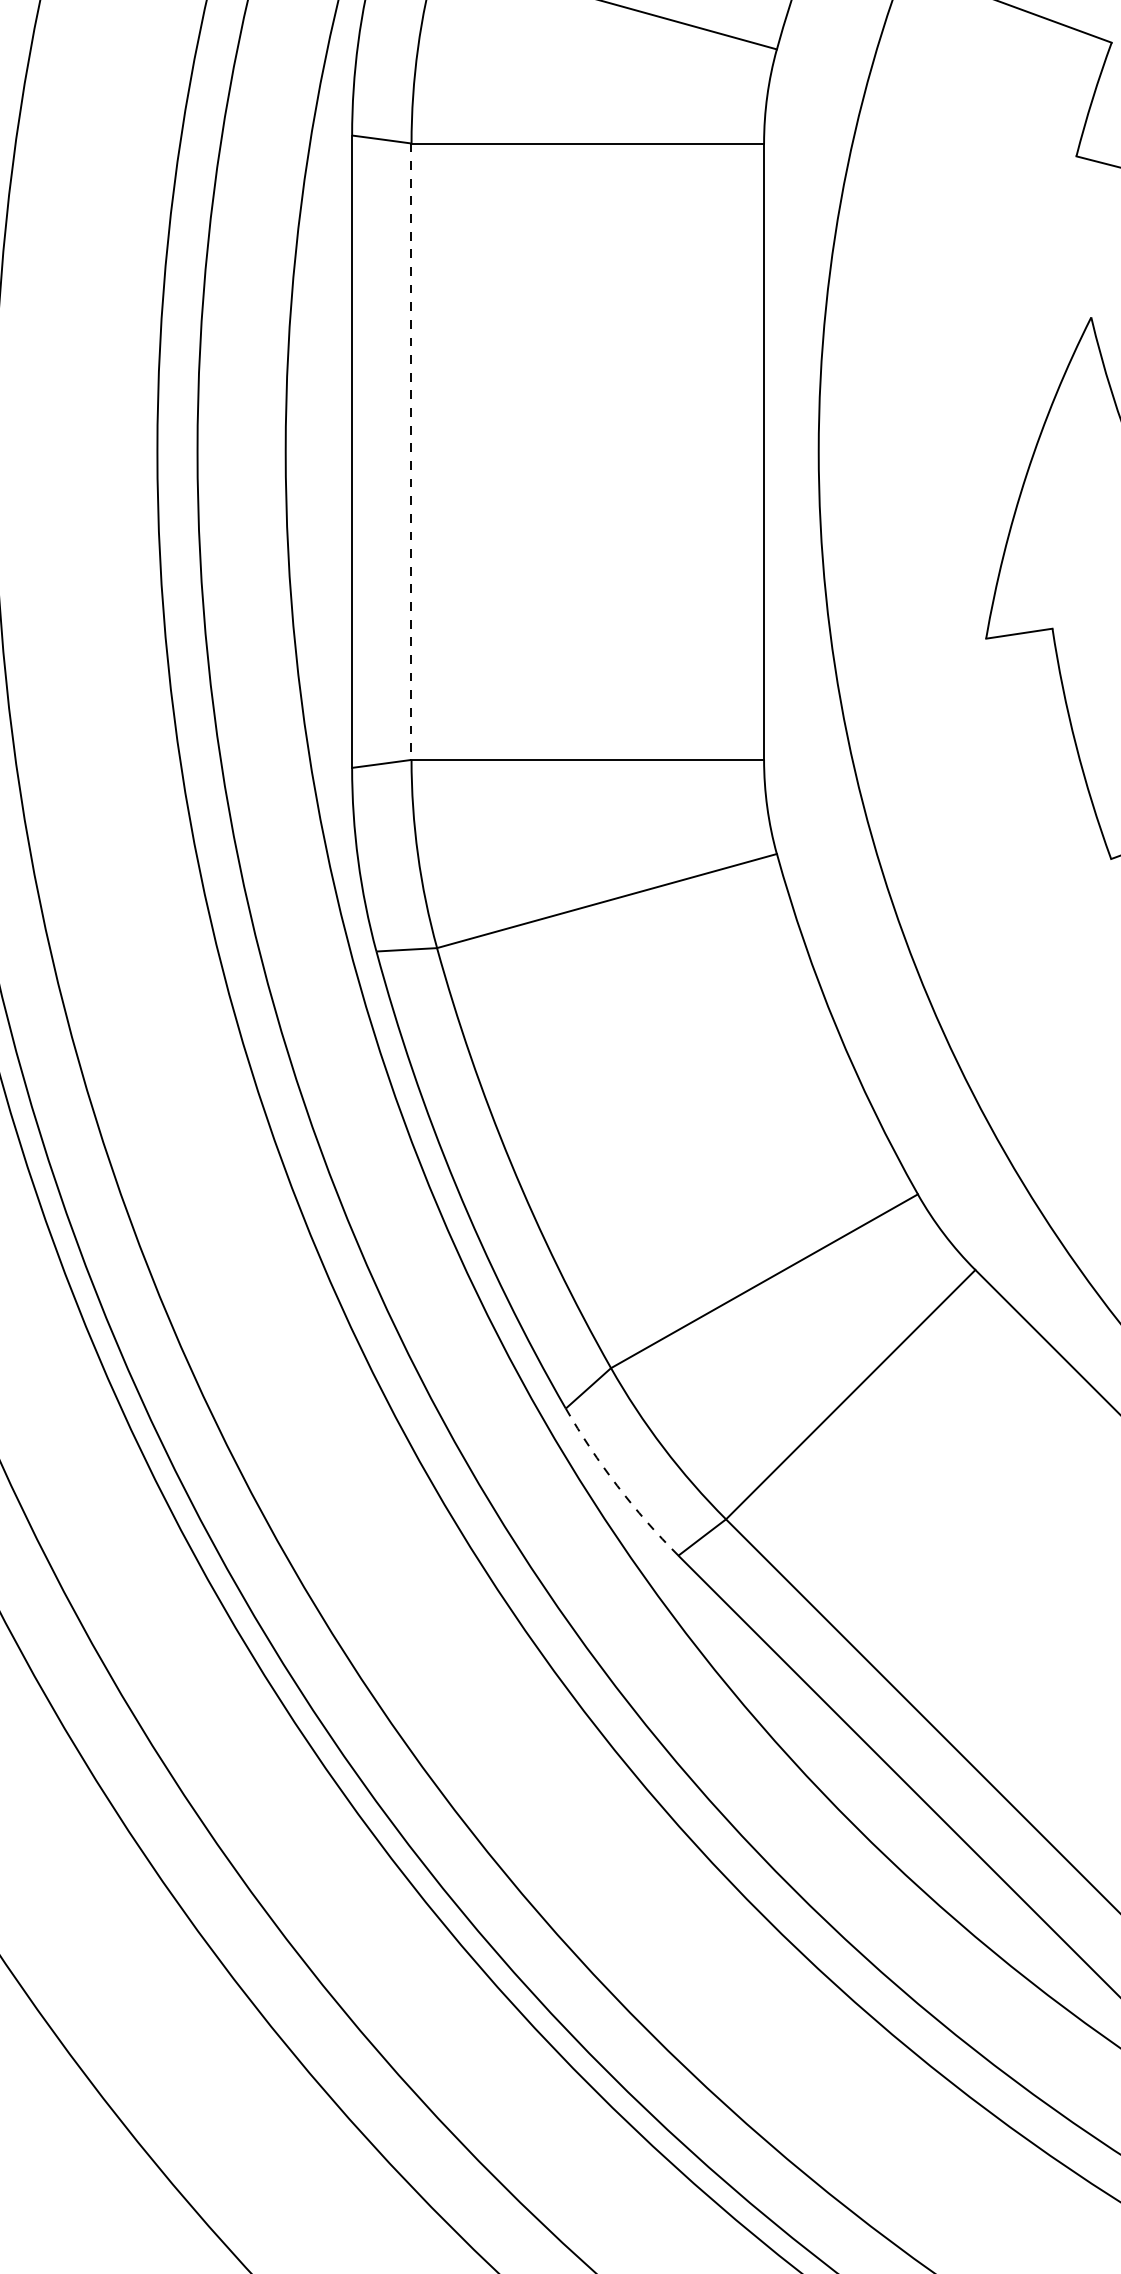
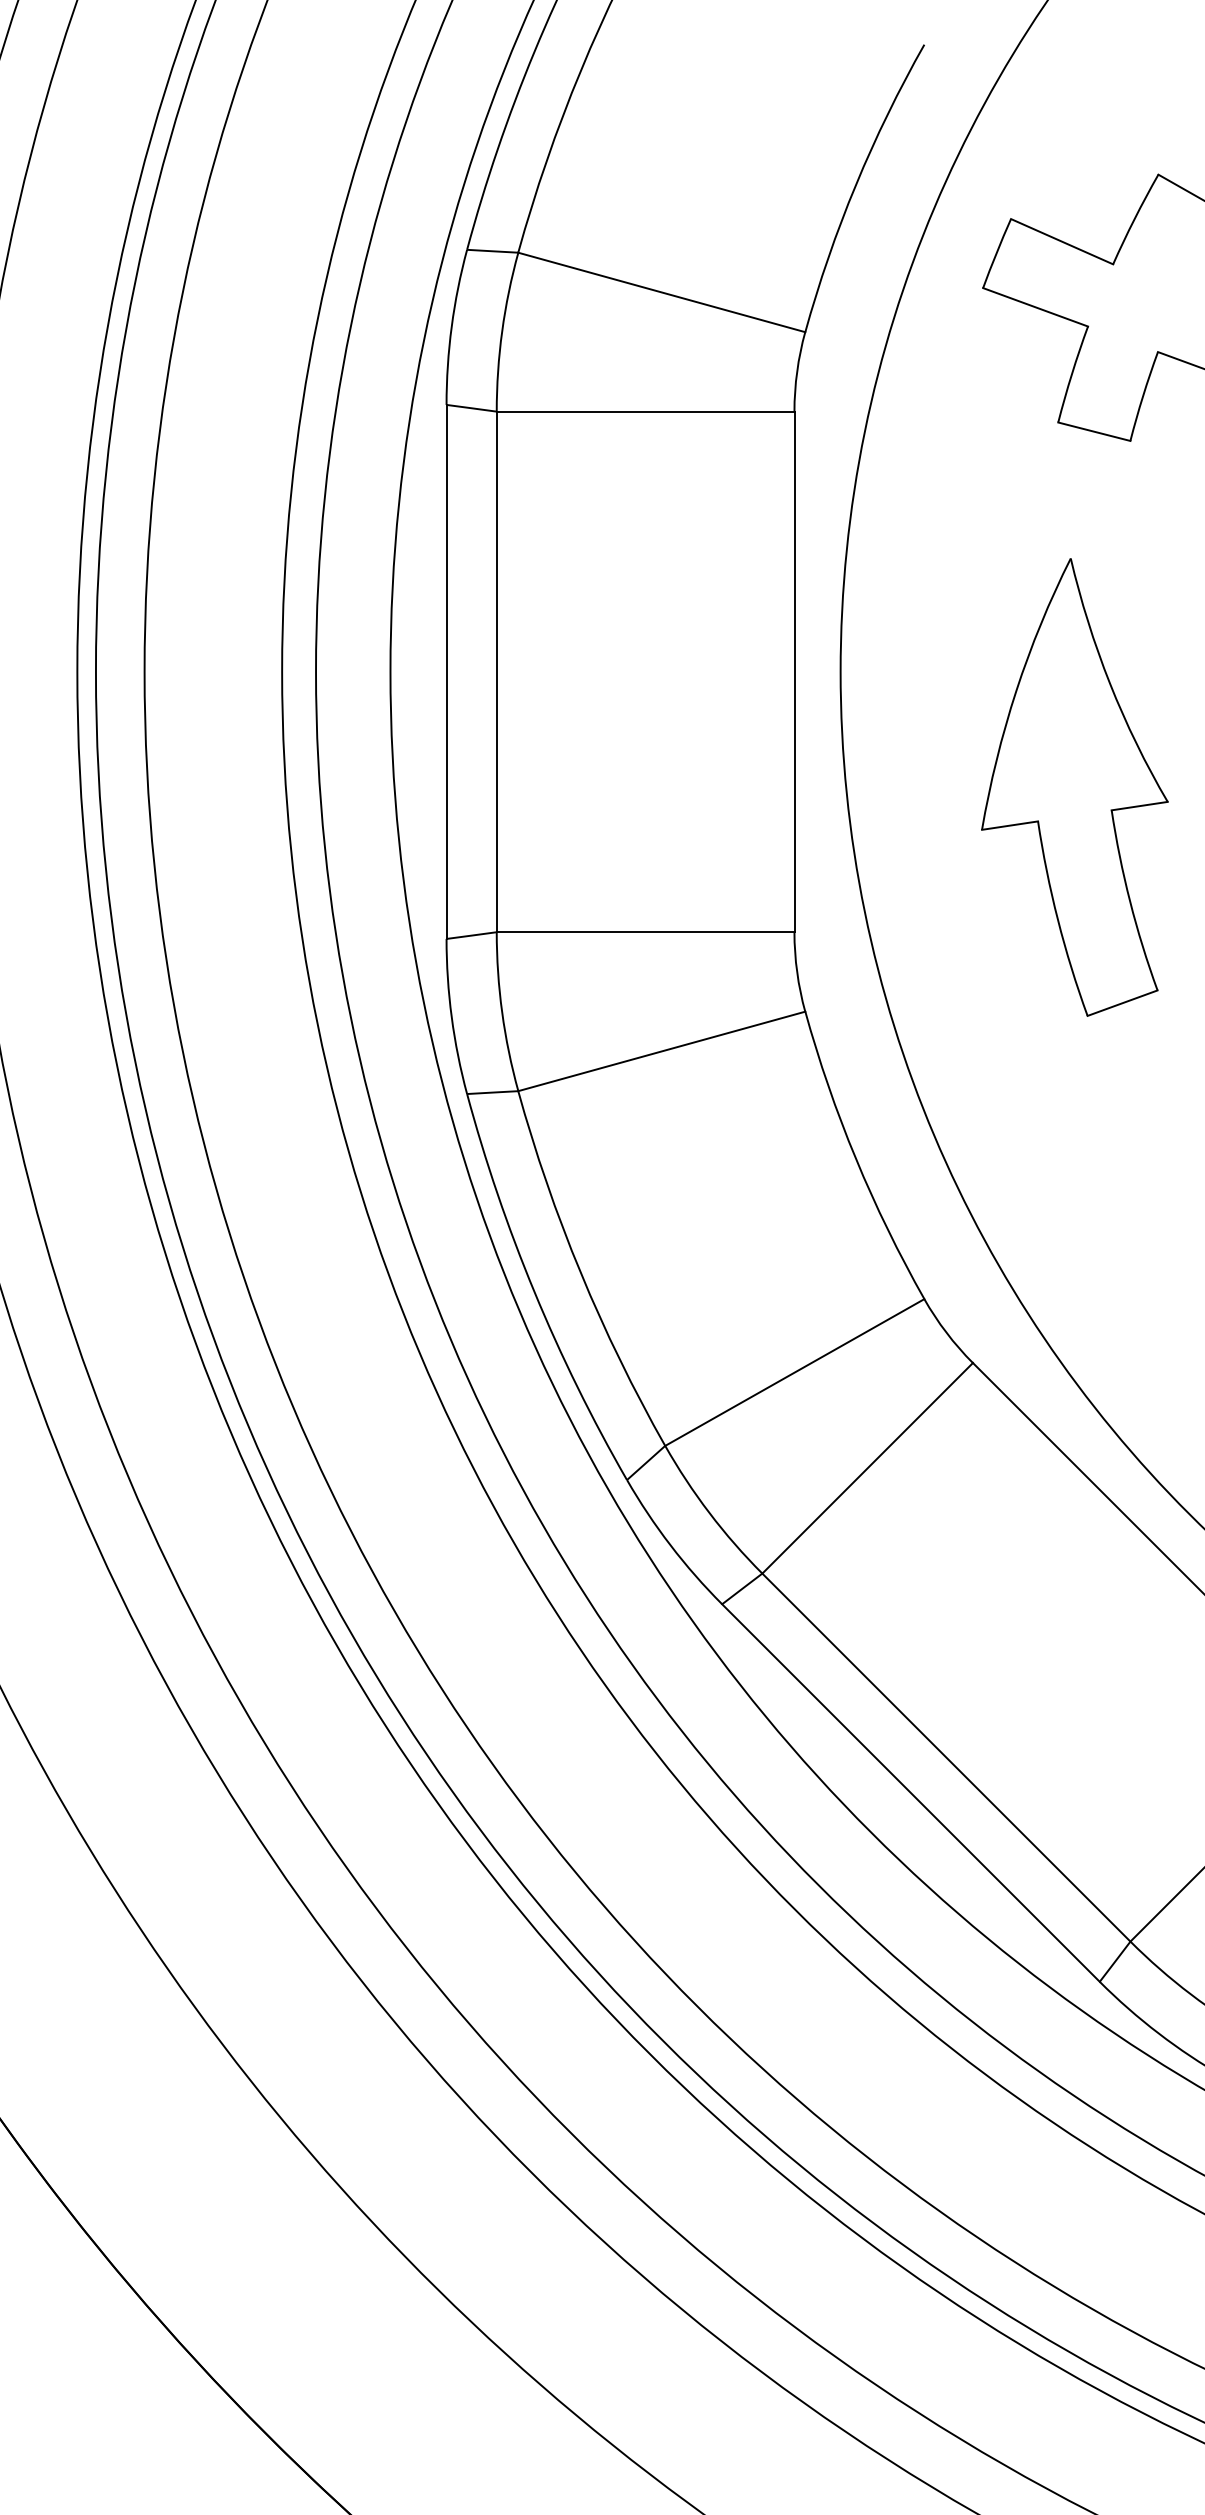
line: (411, 452) -> (496, 672), dashed -> solid
arc: (617, 1486) -> (670, 1545), dashed -> solid

